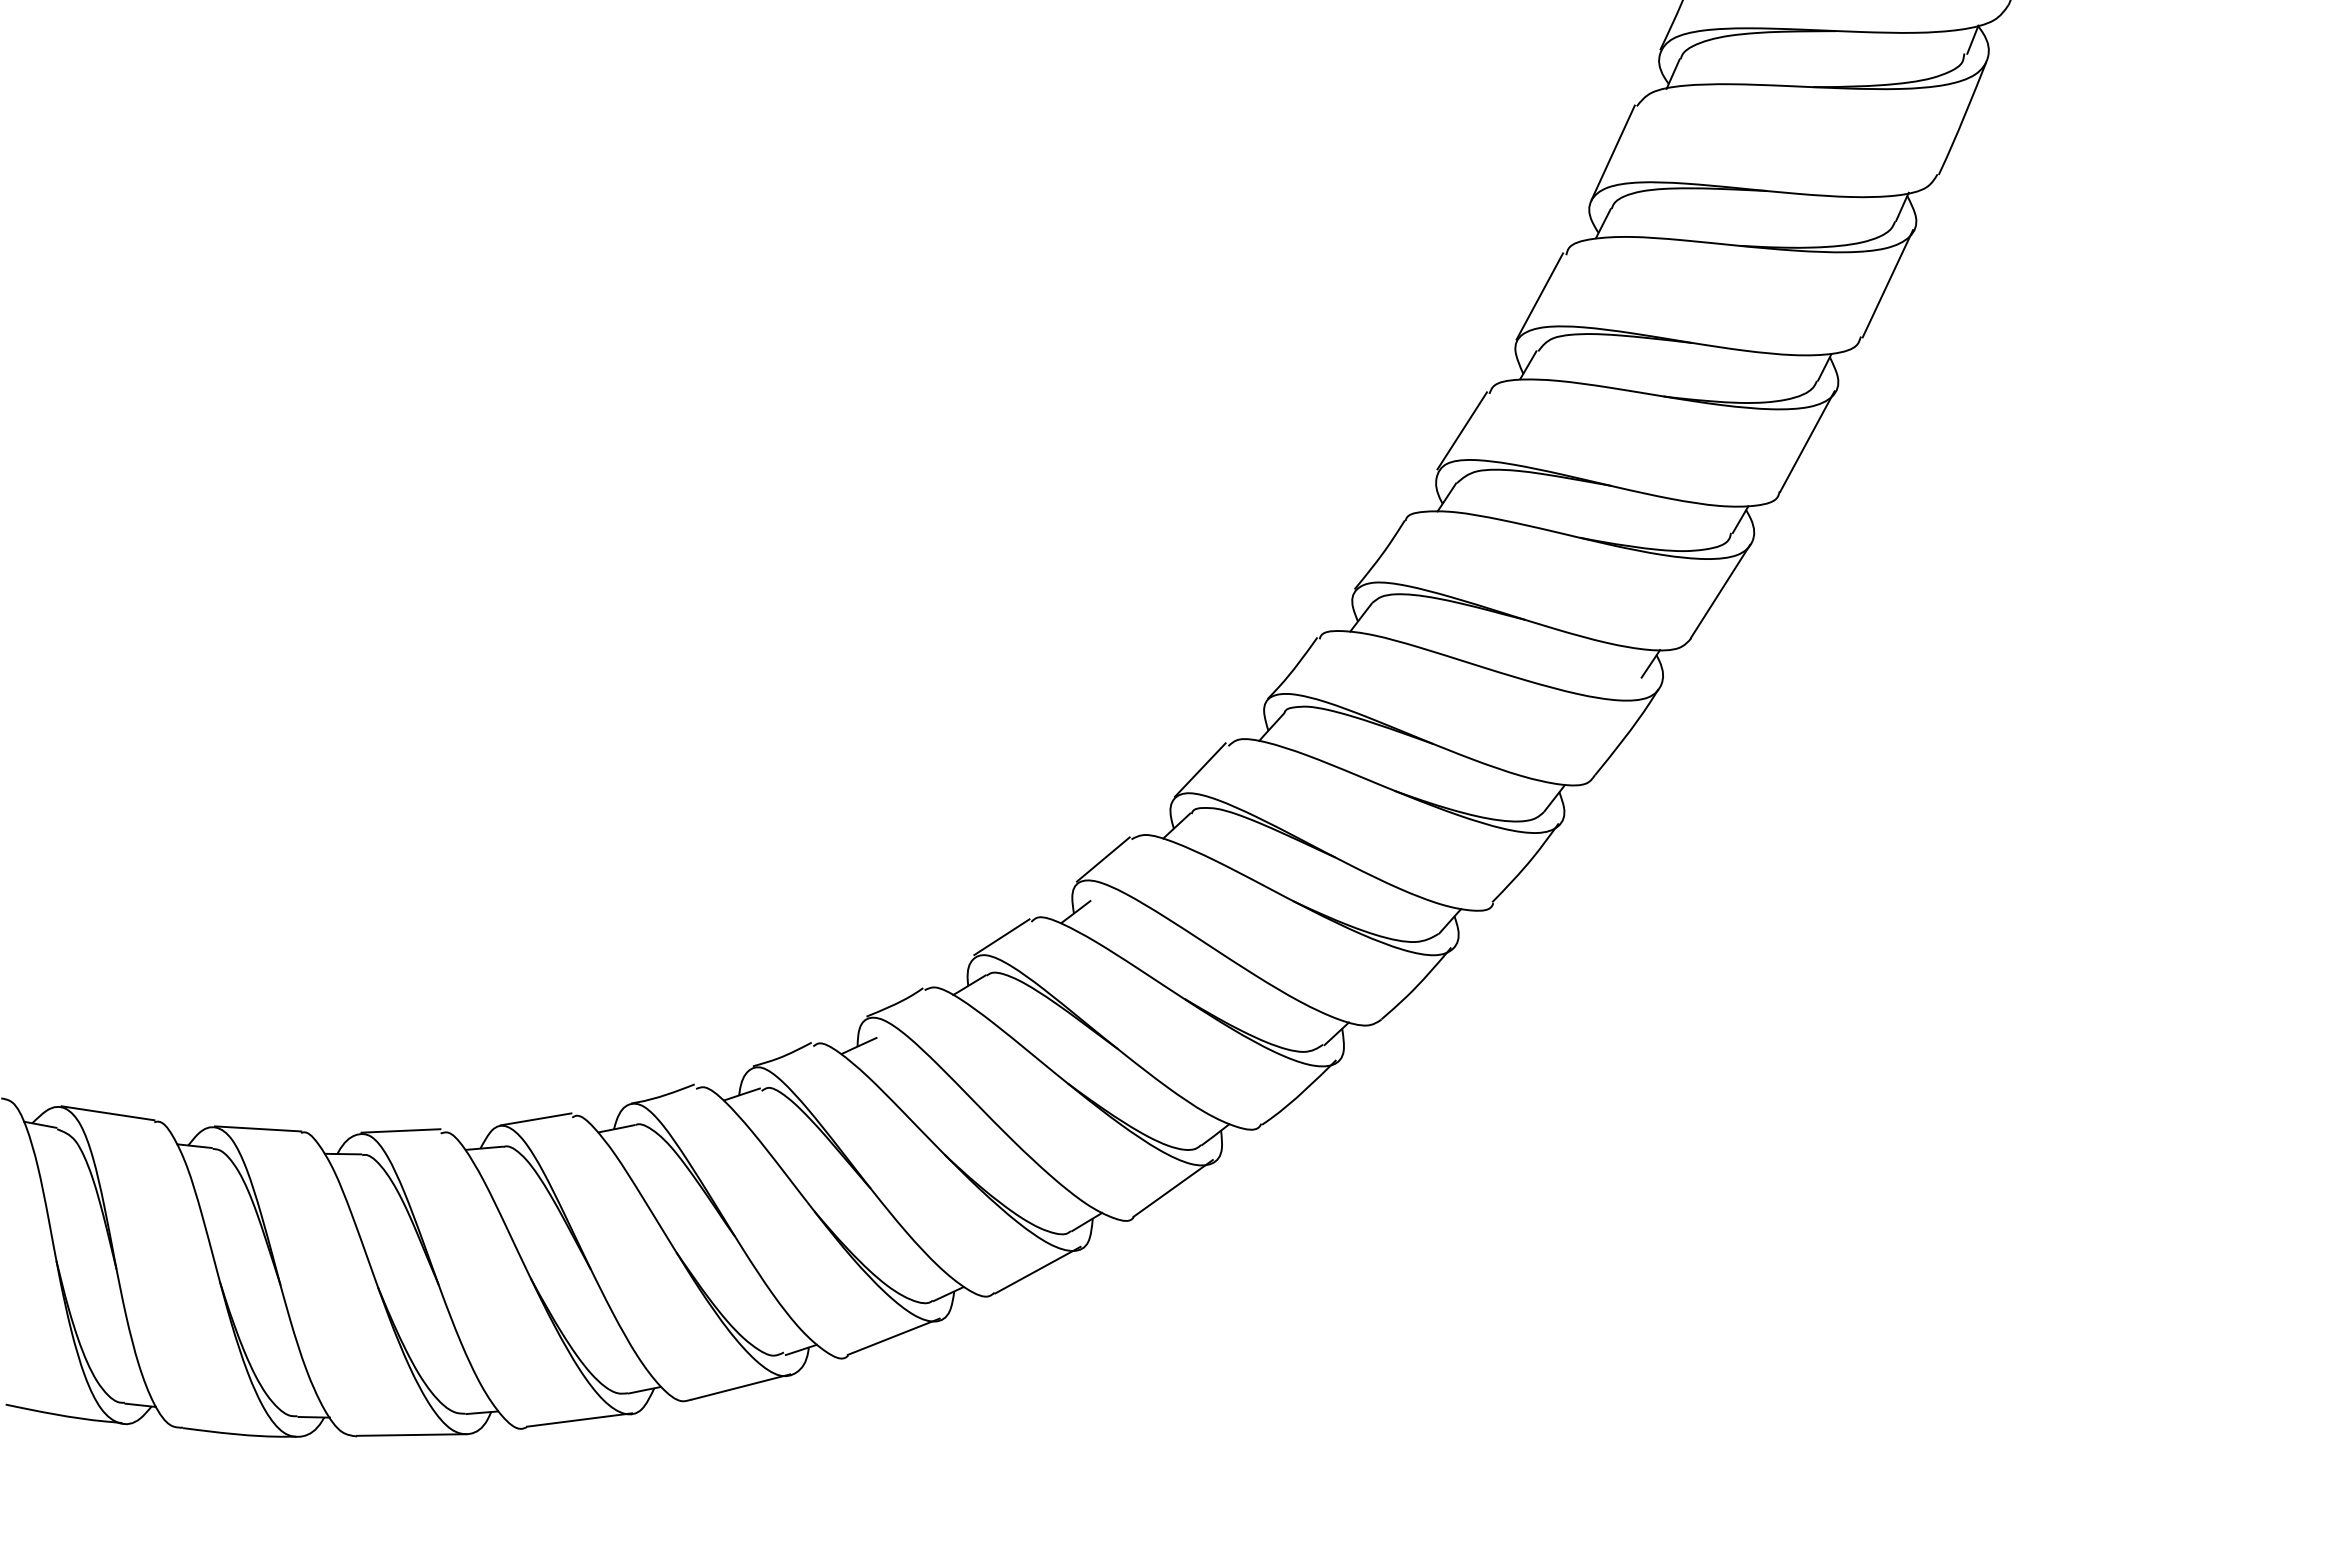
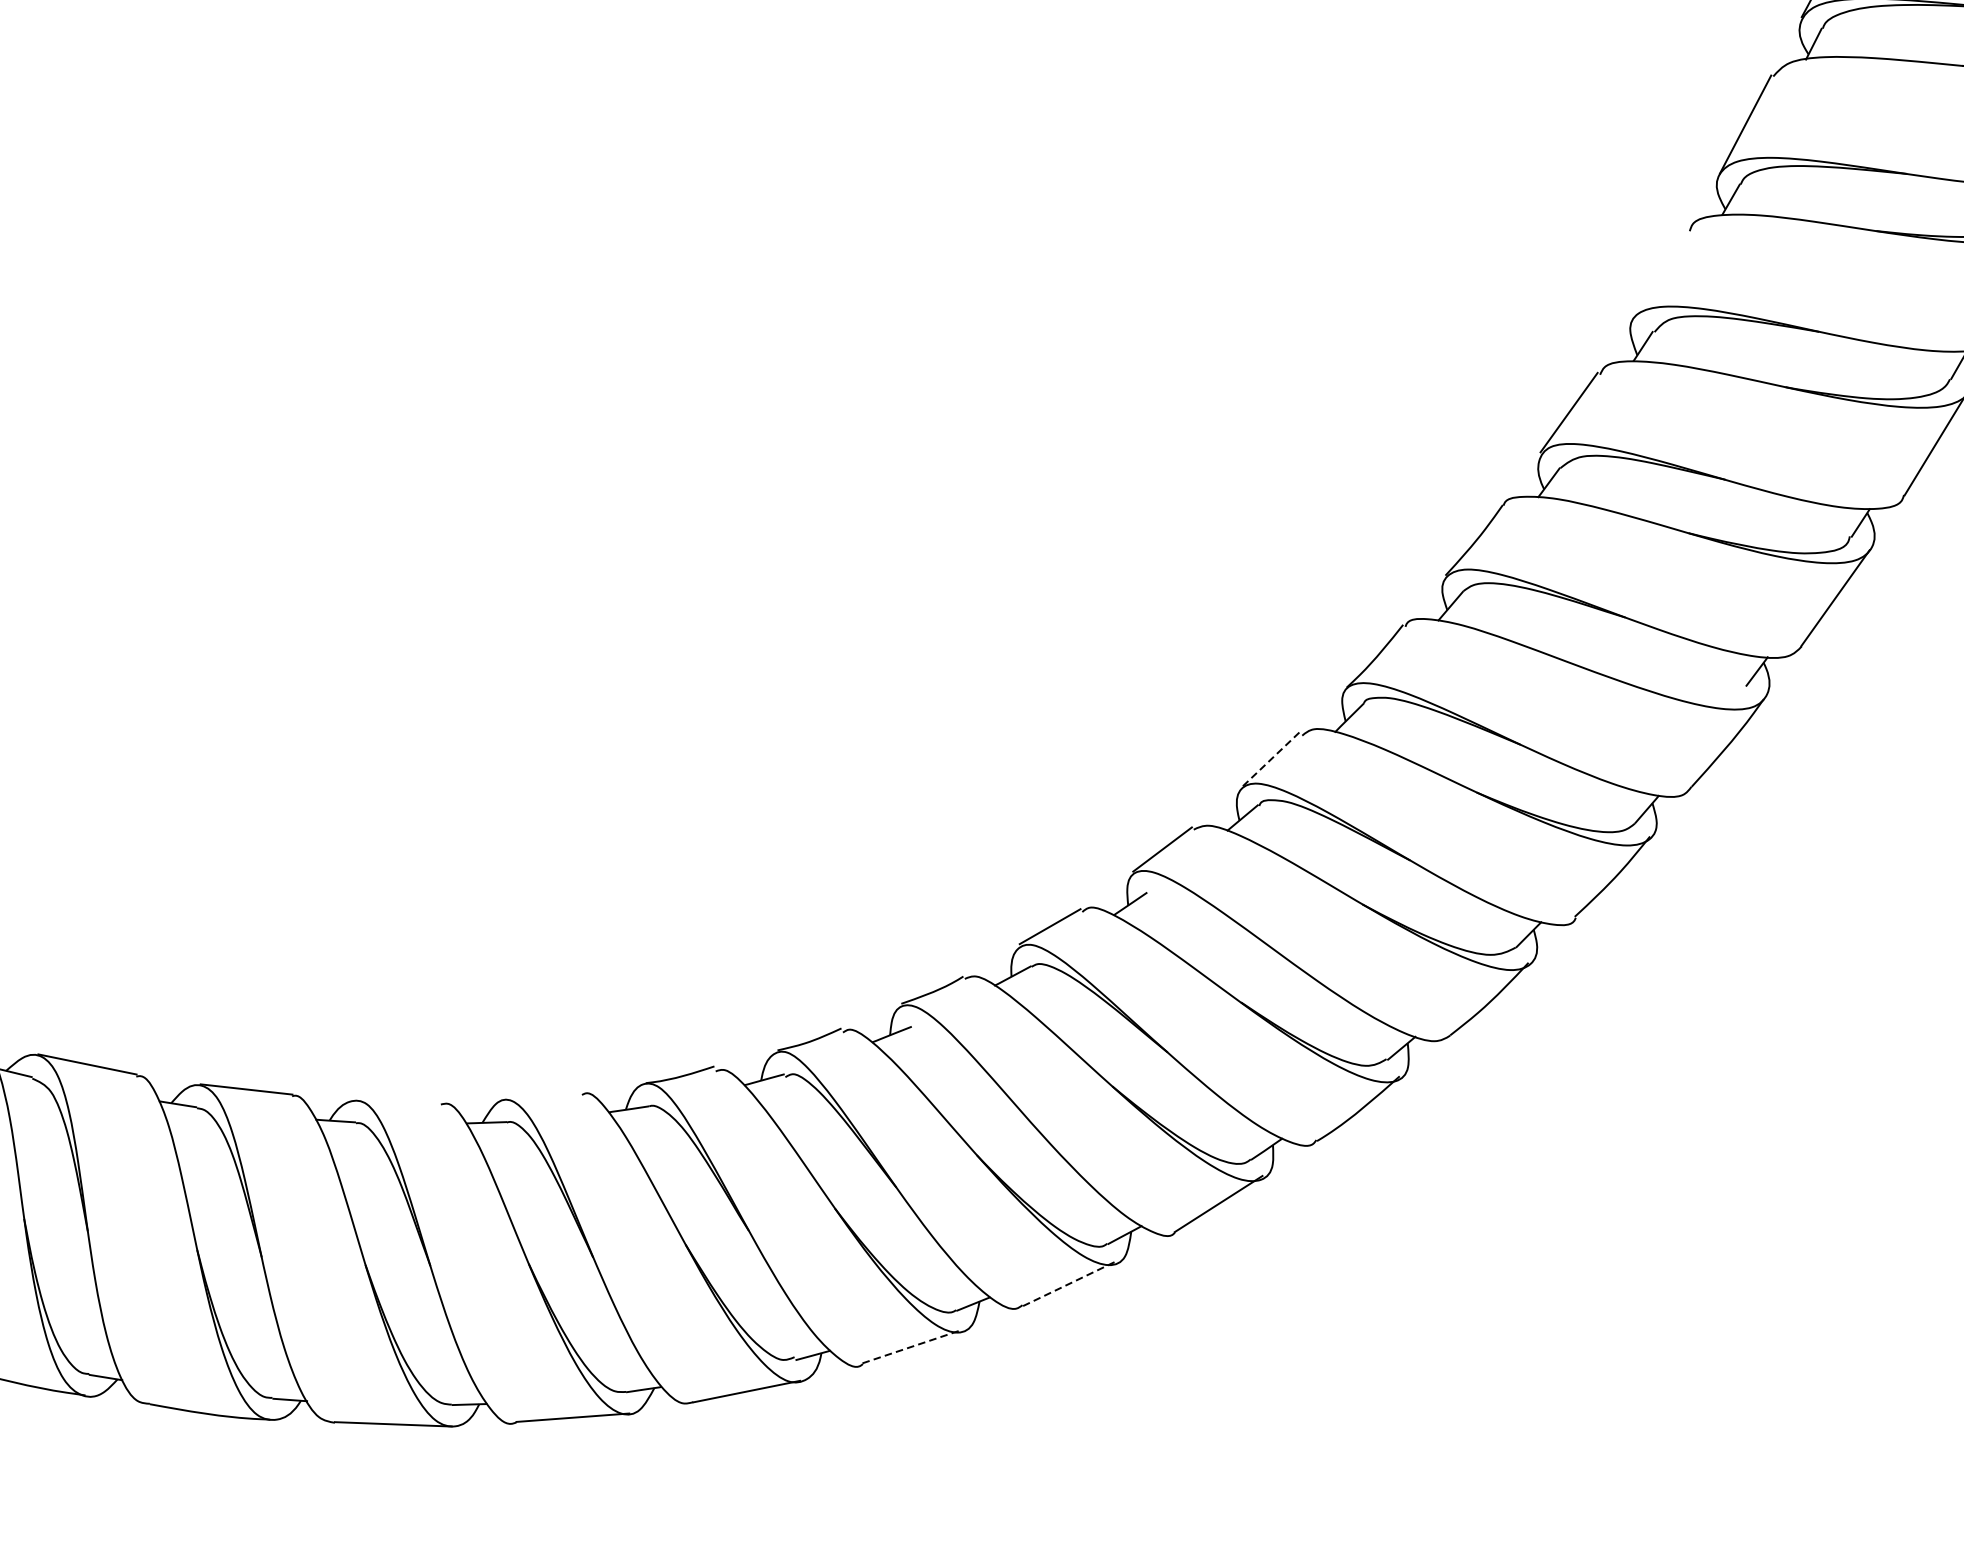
line: (1539, 296) -> (1658, 273), removed
line: (1200, 770) -> (1271, 760), solid -> dashed
line: (535, 1119) -> (542, 1094), removed
line: (400, 1130) -> (398, 1099), removed
line: (1037, 1270) -> (1069, 1283), solid -> dashed
line: (894, 1336) -> (913, 1346), solid -> dashed

